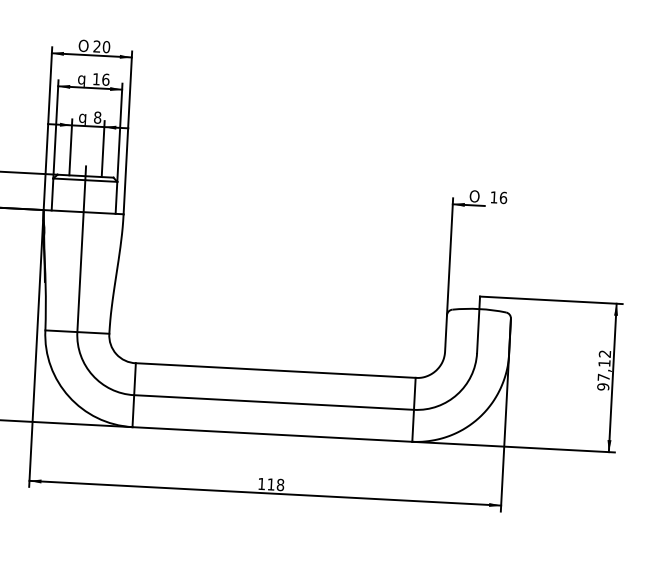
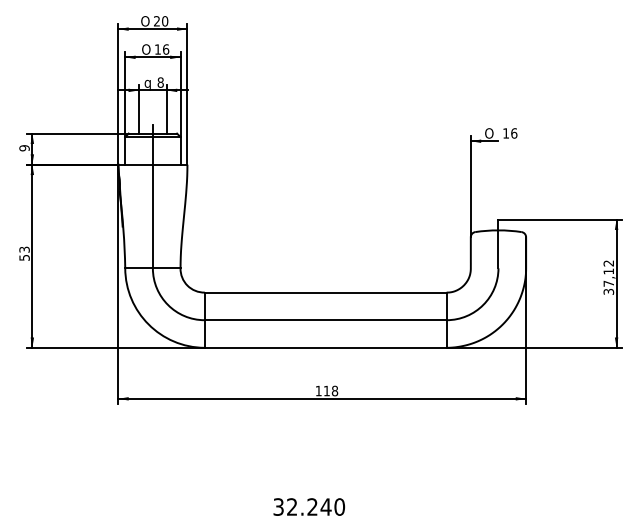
text: (83, 78) -> (146, 49), q -> O
text: (602, 386) -> (608, 291), 97,12 -> 37,12

